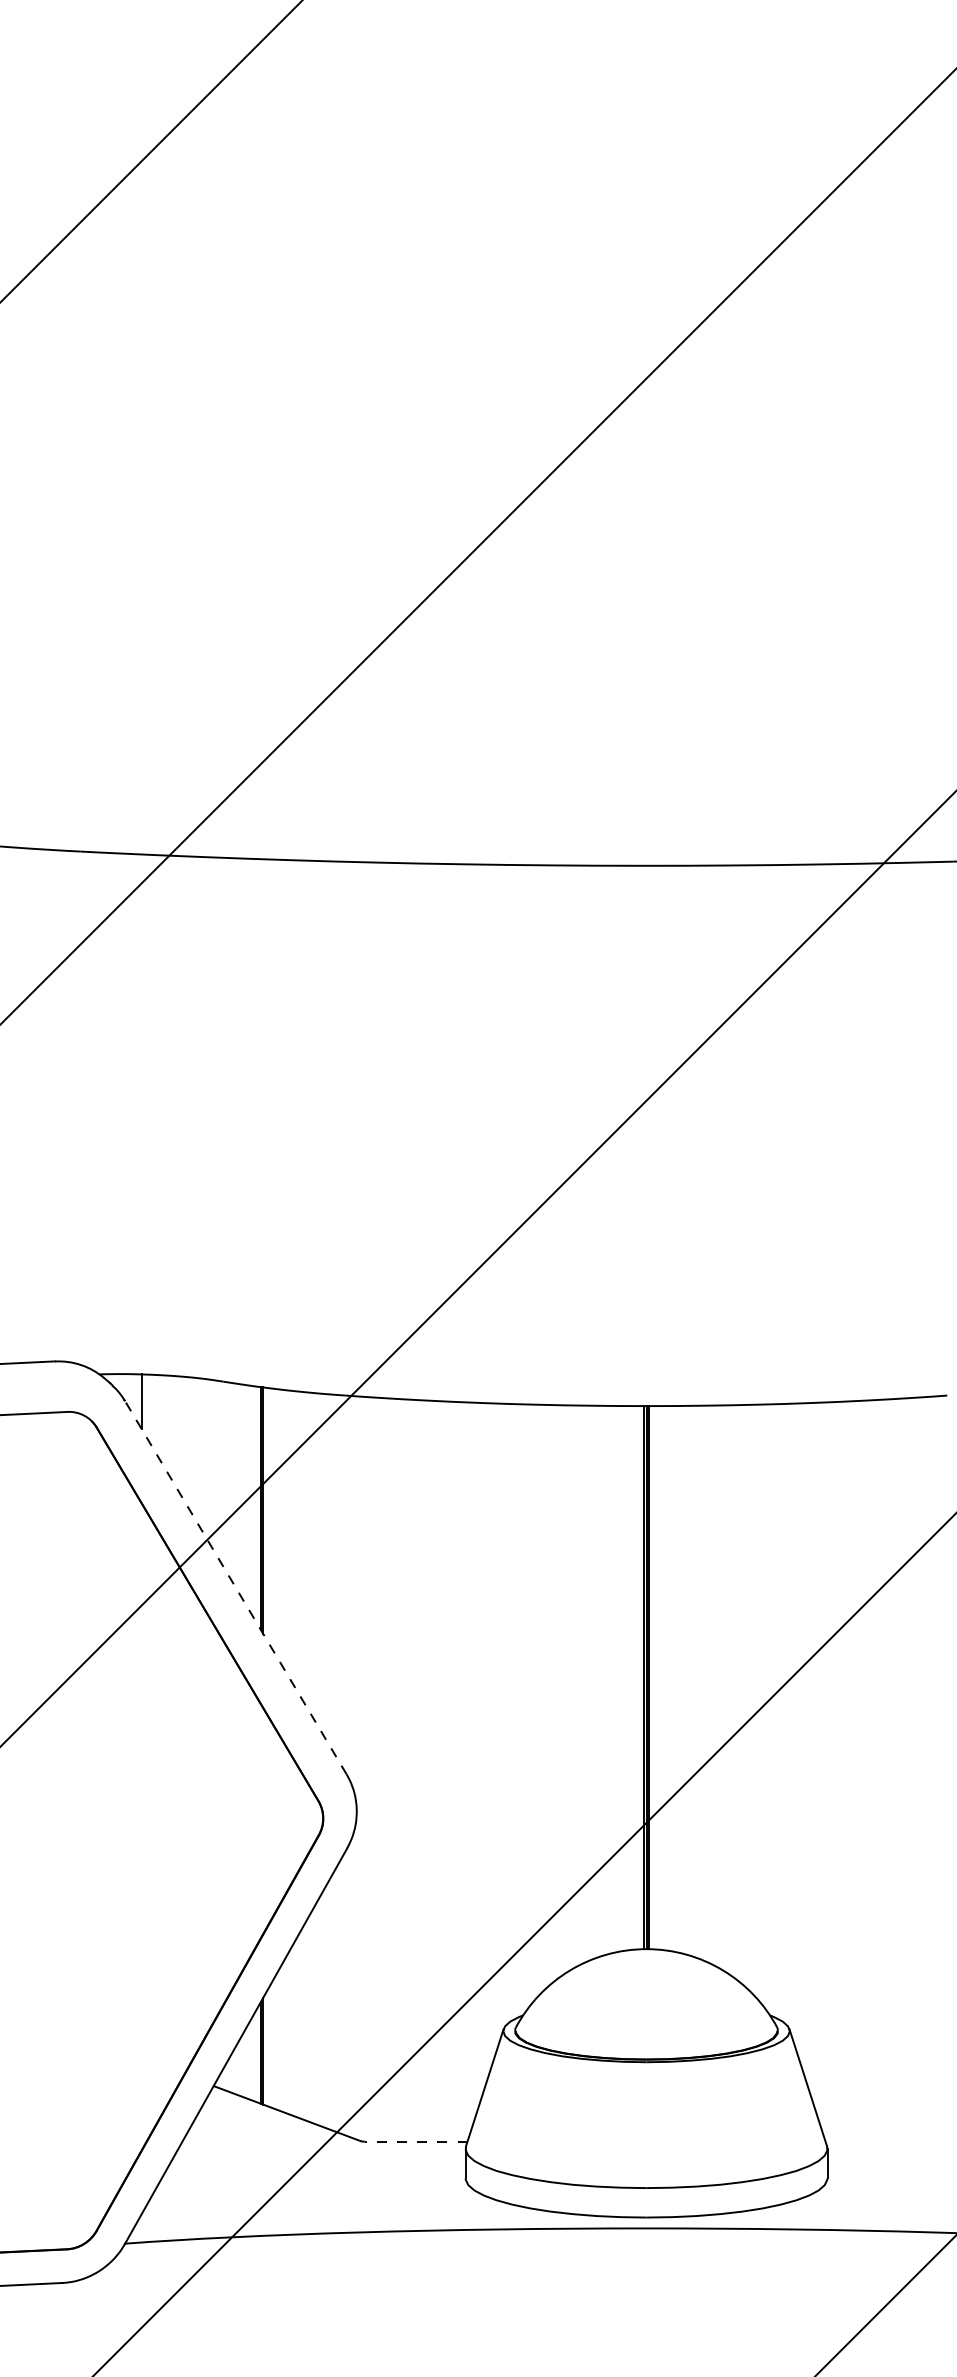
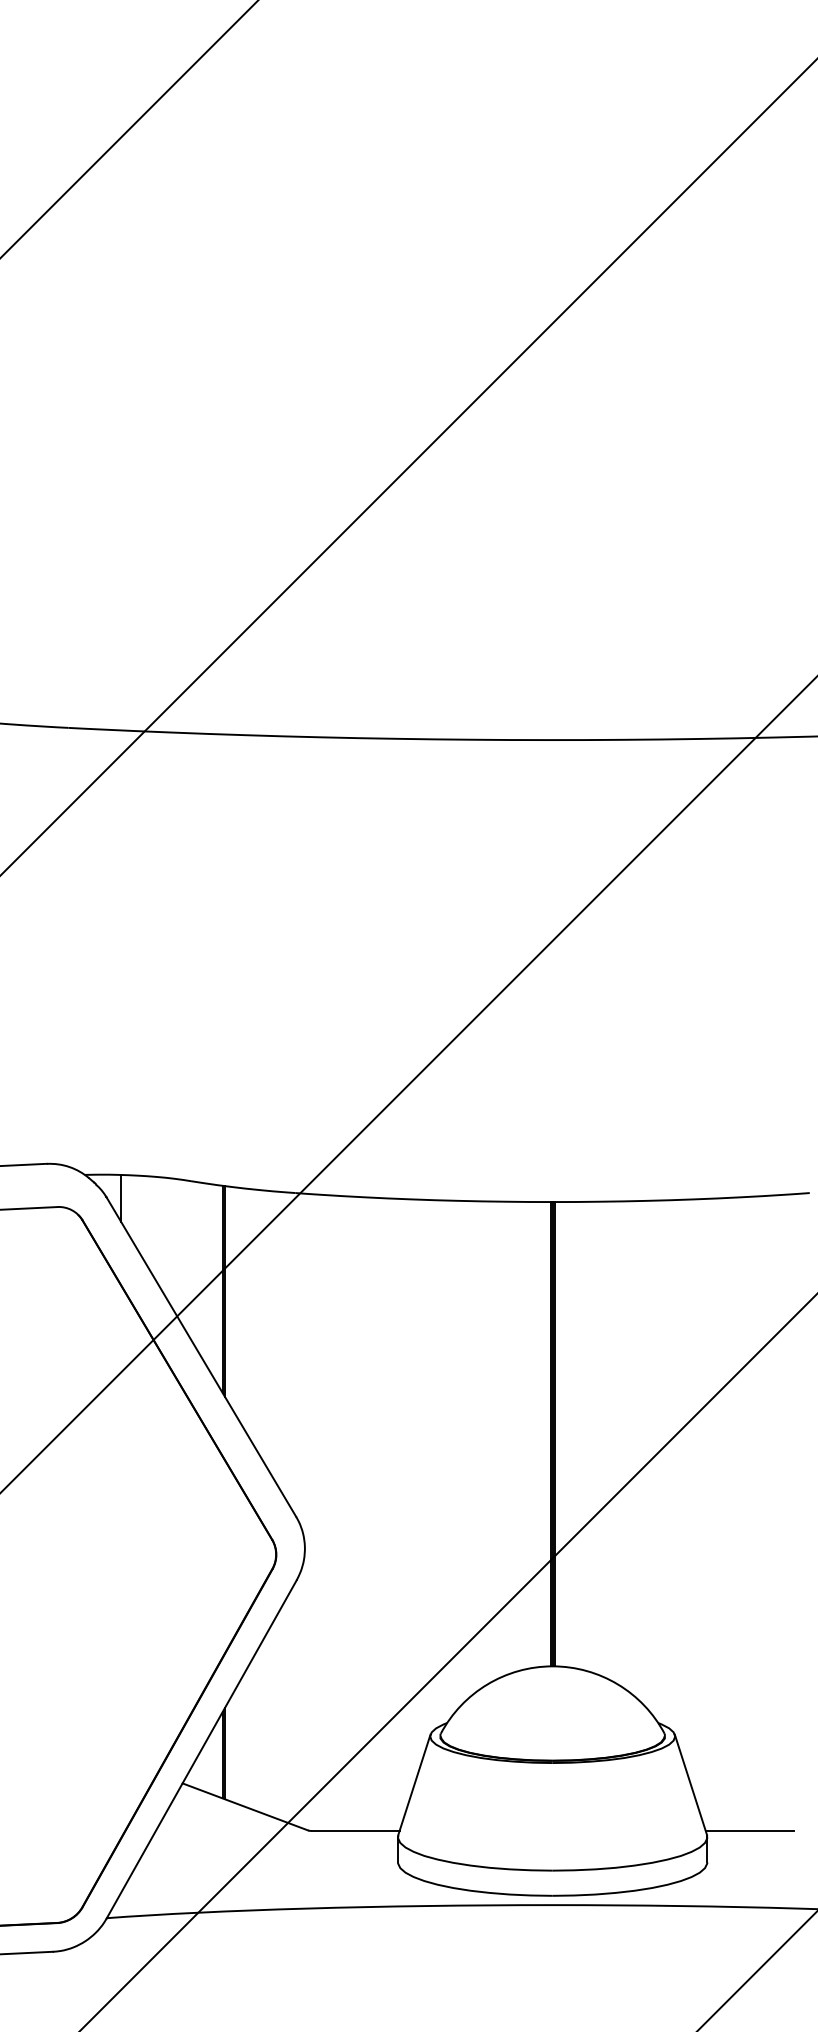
line: (235, 1587) -> (201, 1357), dashed -> solid
line: (415, 2141) -> (355, 1830), dashed -> solid
line: (876, 2141) -> (749, 1830), added

